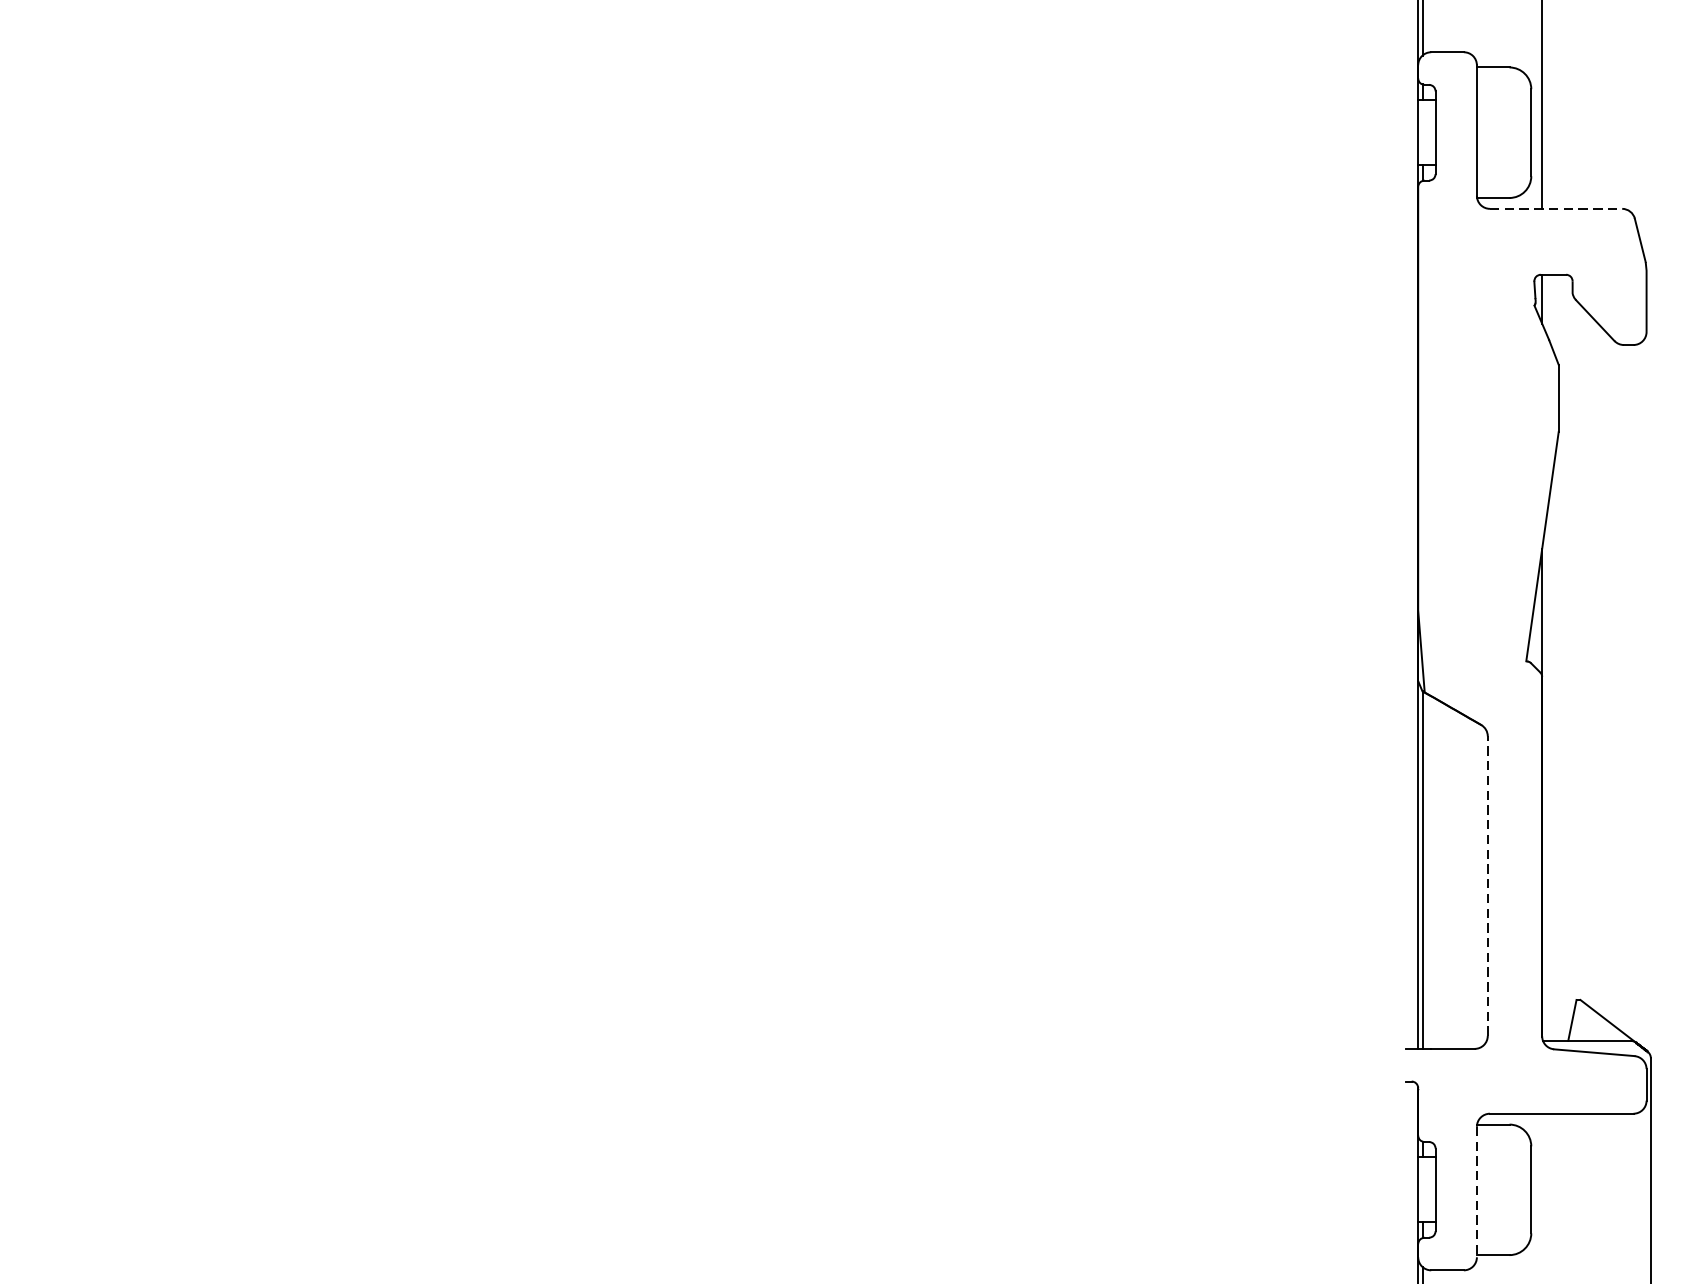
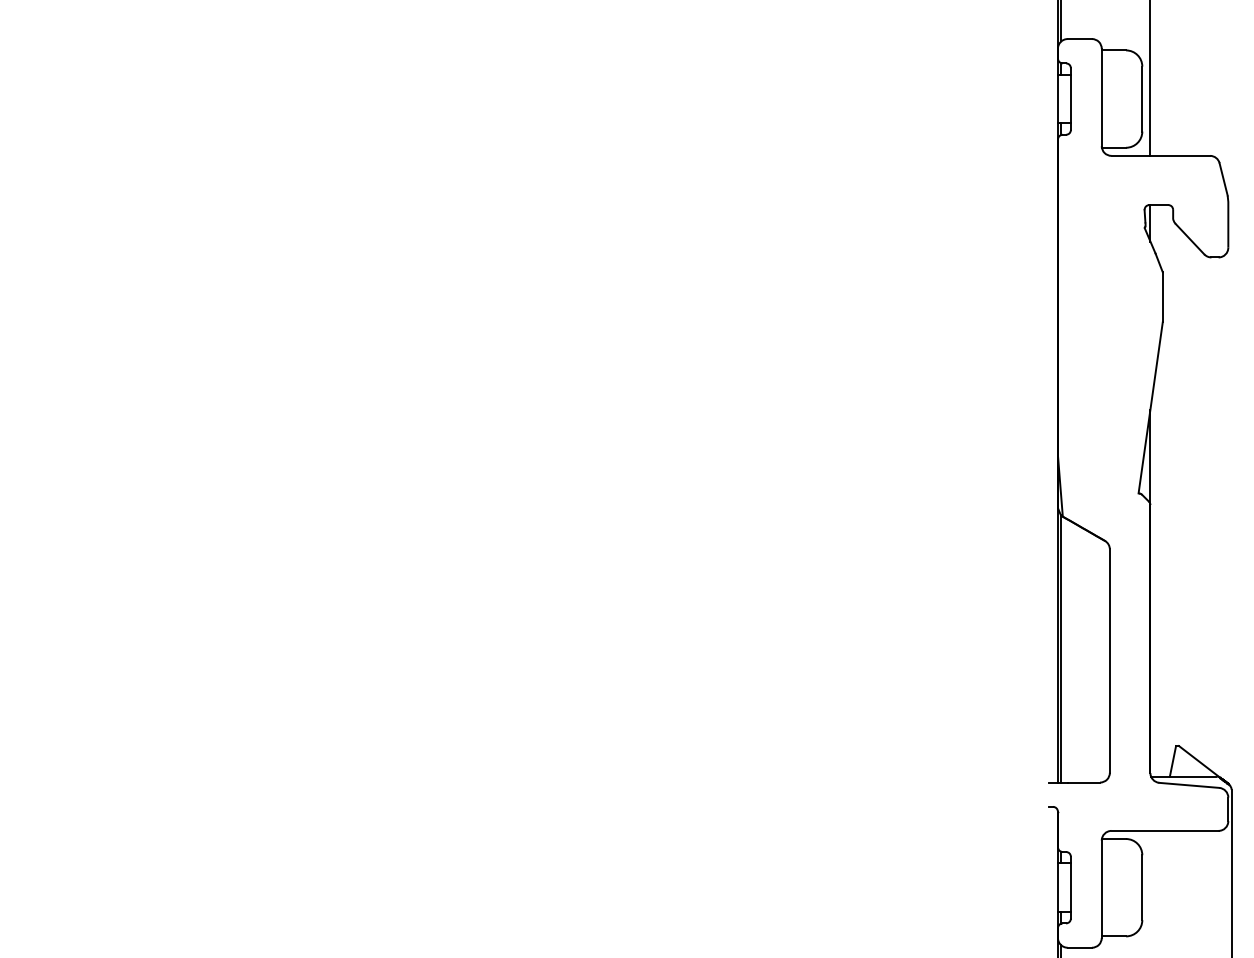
line: (1556, 208) -> (1161, 155), dashed -> solid
line: (1487, 886) -> (1109, 661), dashed -> solid
line: (1476, 1192) -> (1101, 889), dashed -> solid

